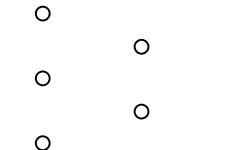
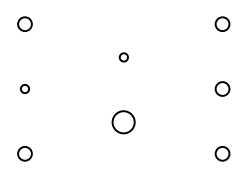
circle: (141, 46) -> (123, 57), size x0.6
circle: (42, 77) -> (24, 88), size x0.6
circle: (141, 110) -> (123, 121), size x1.6

